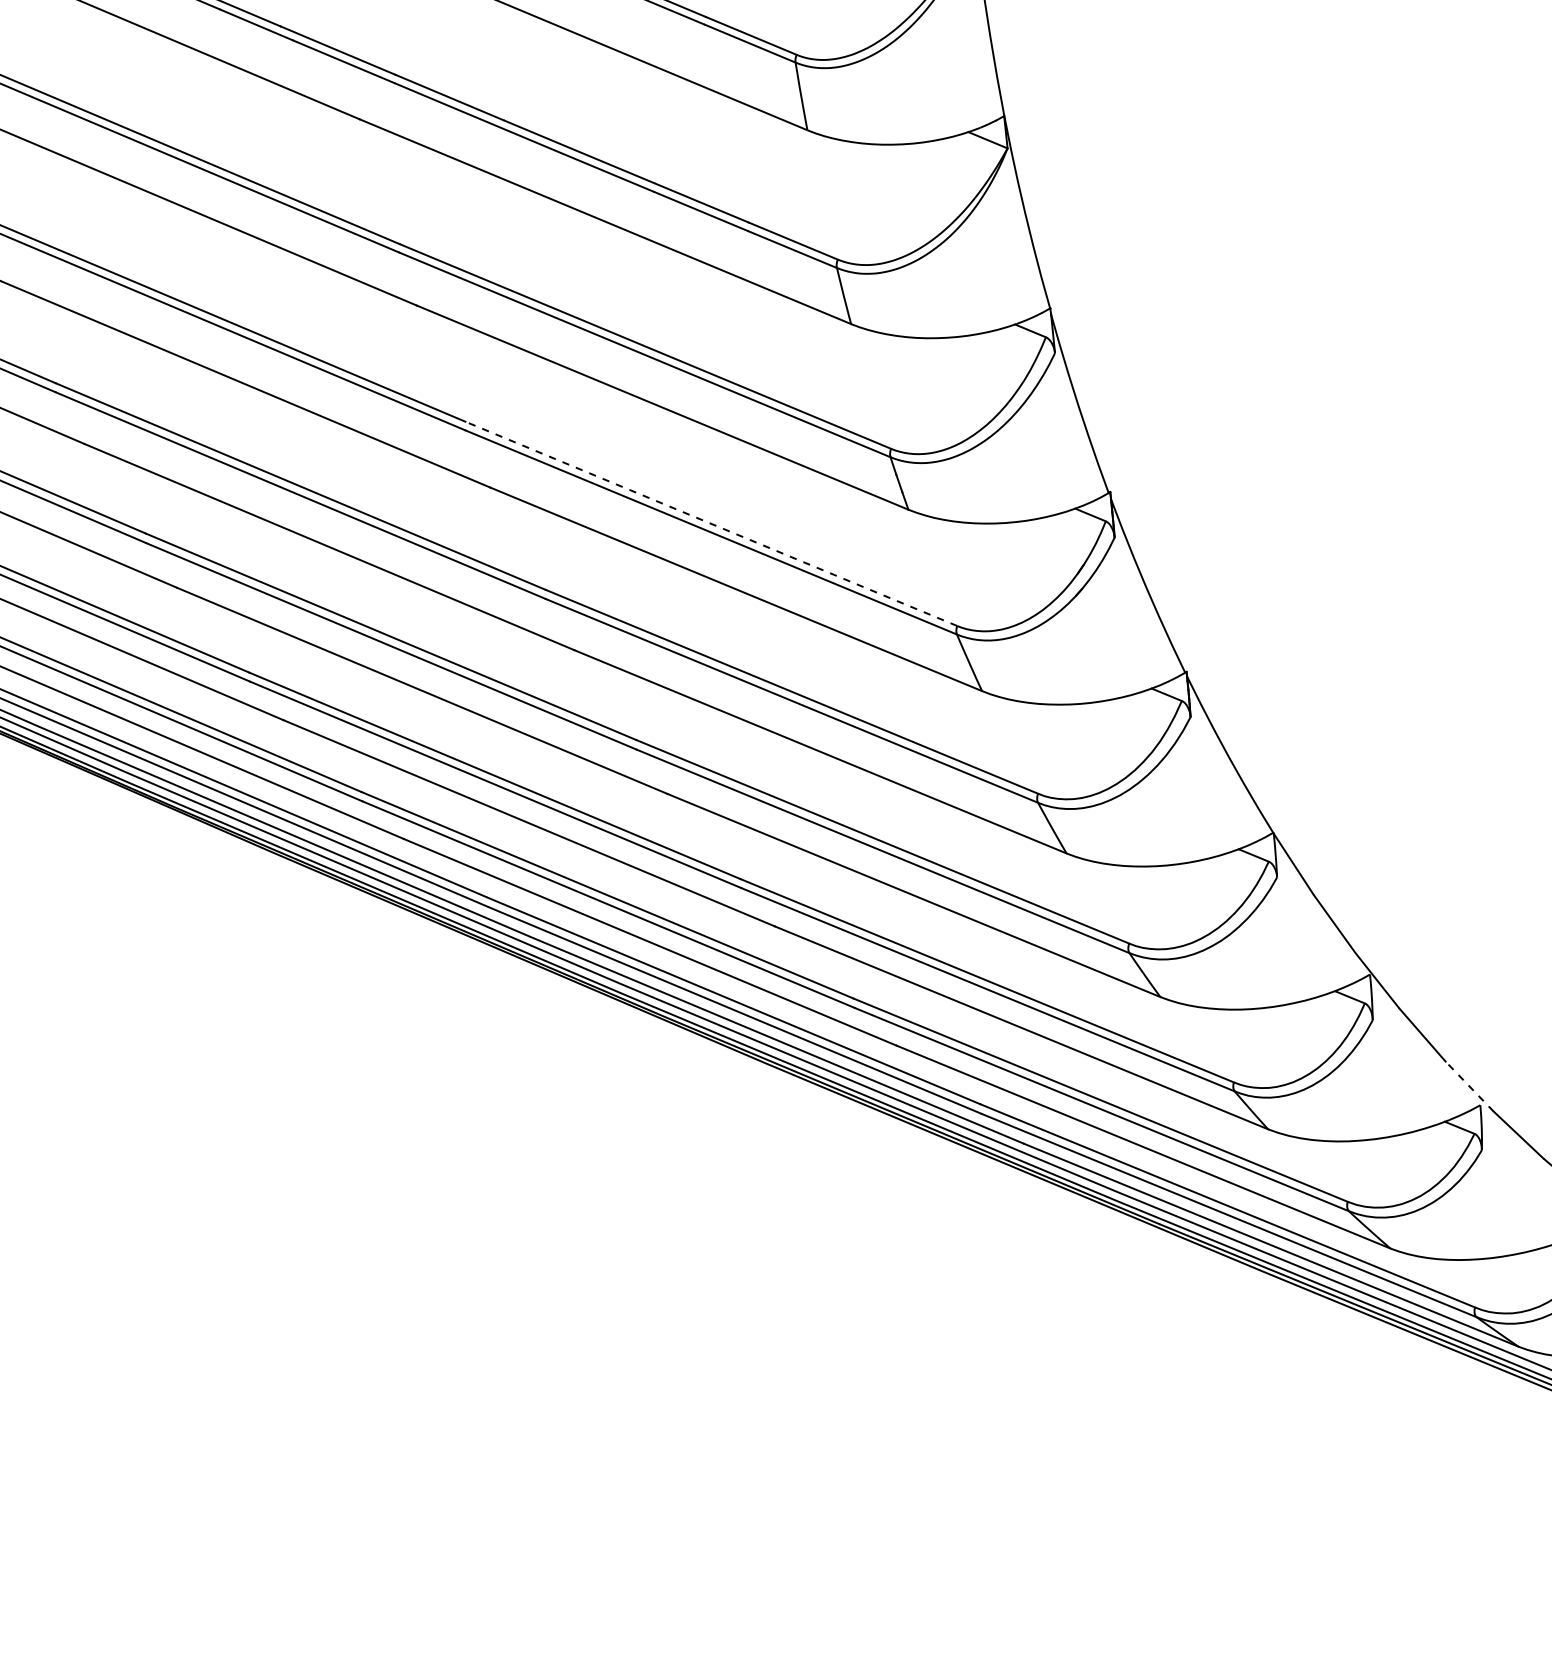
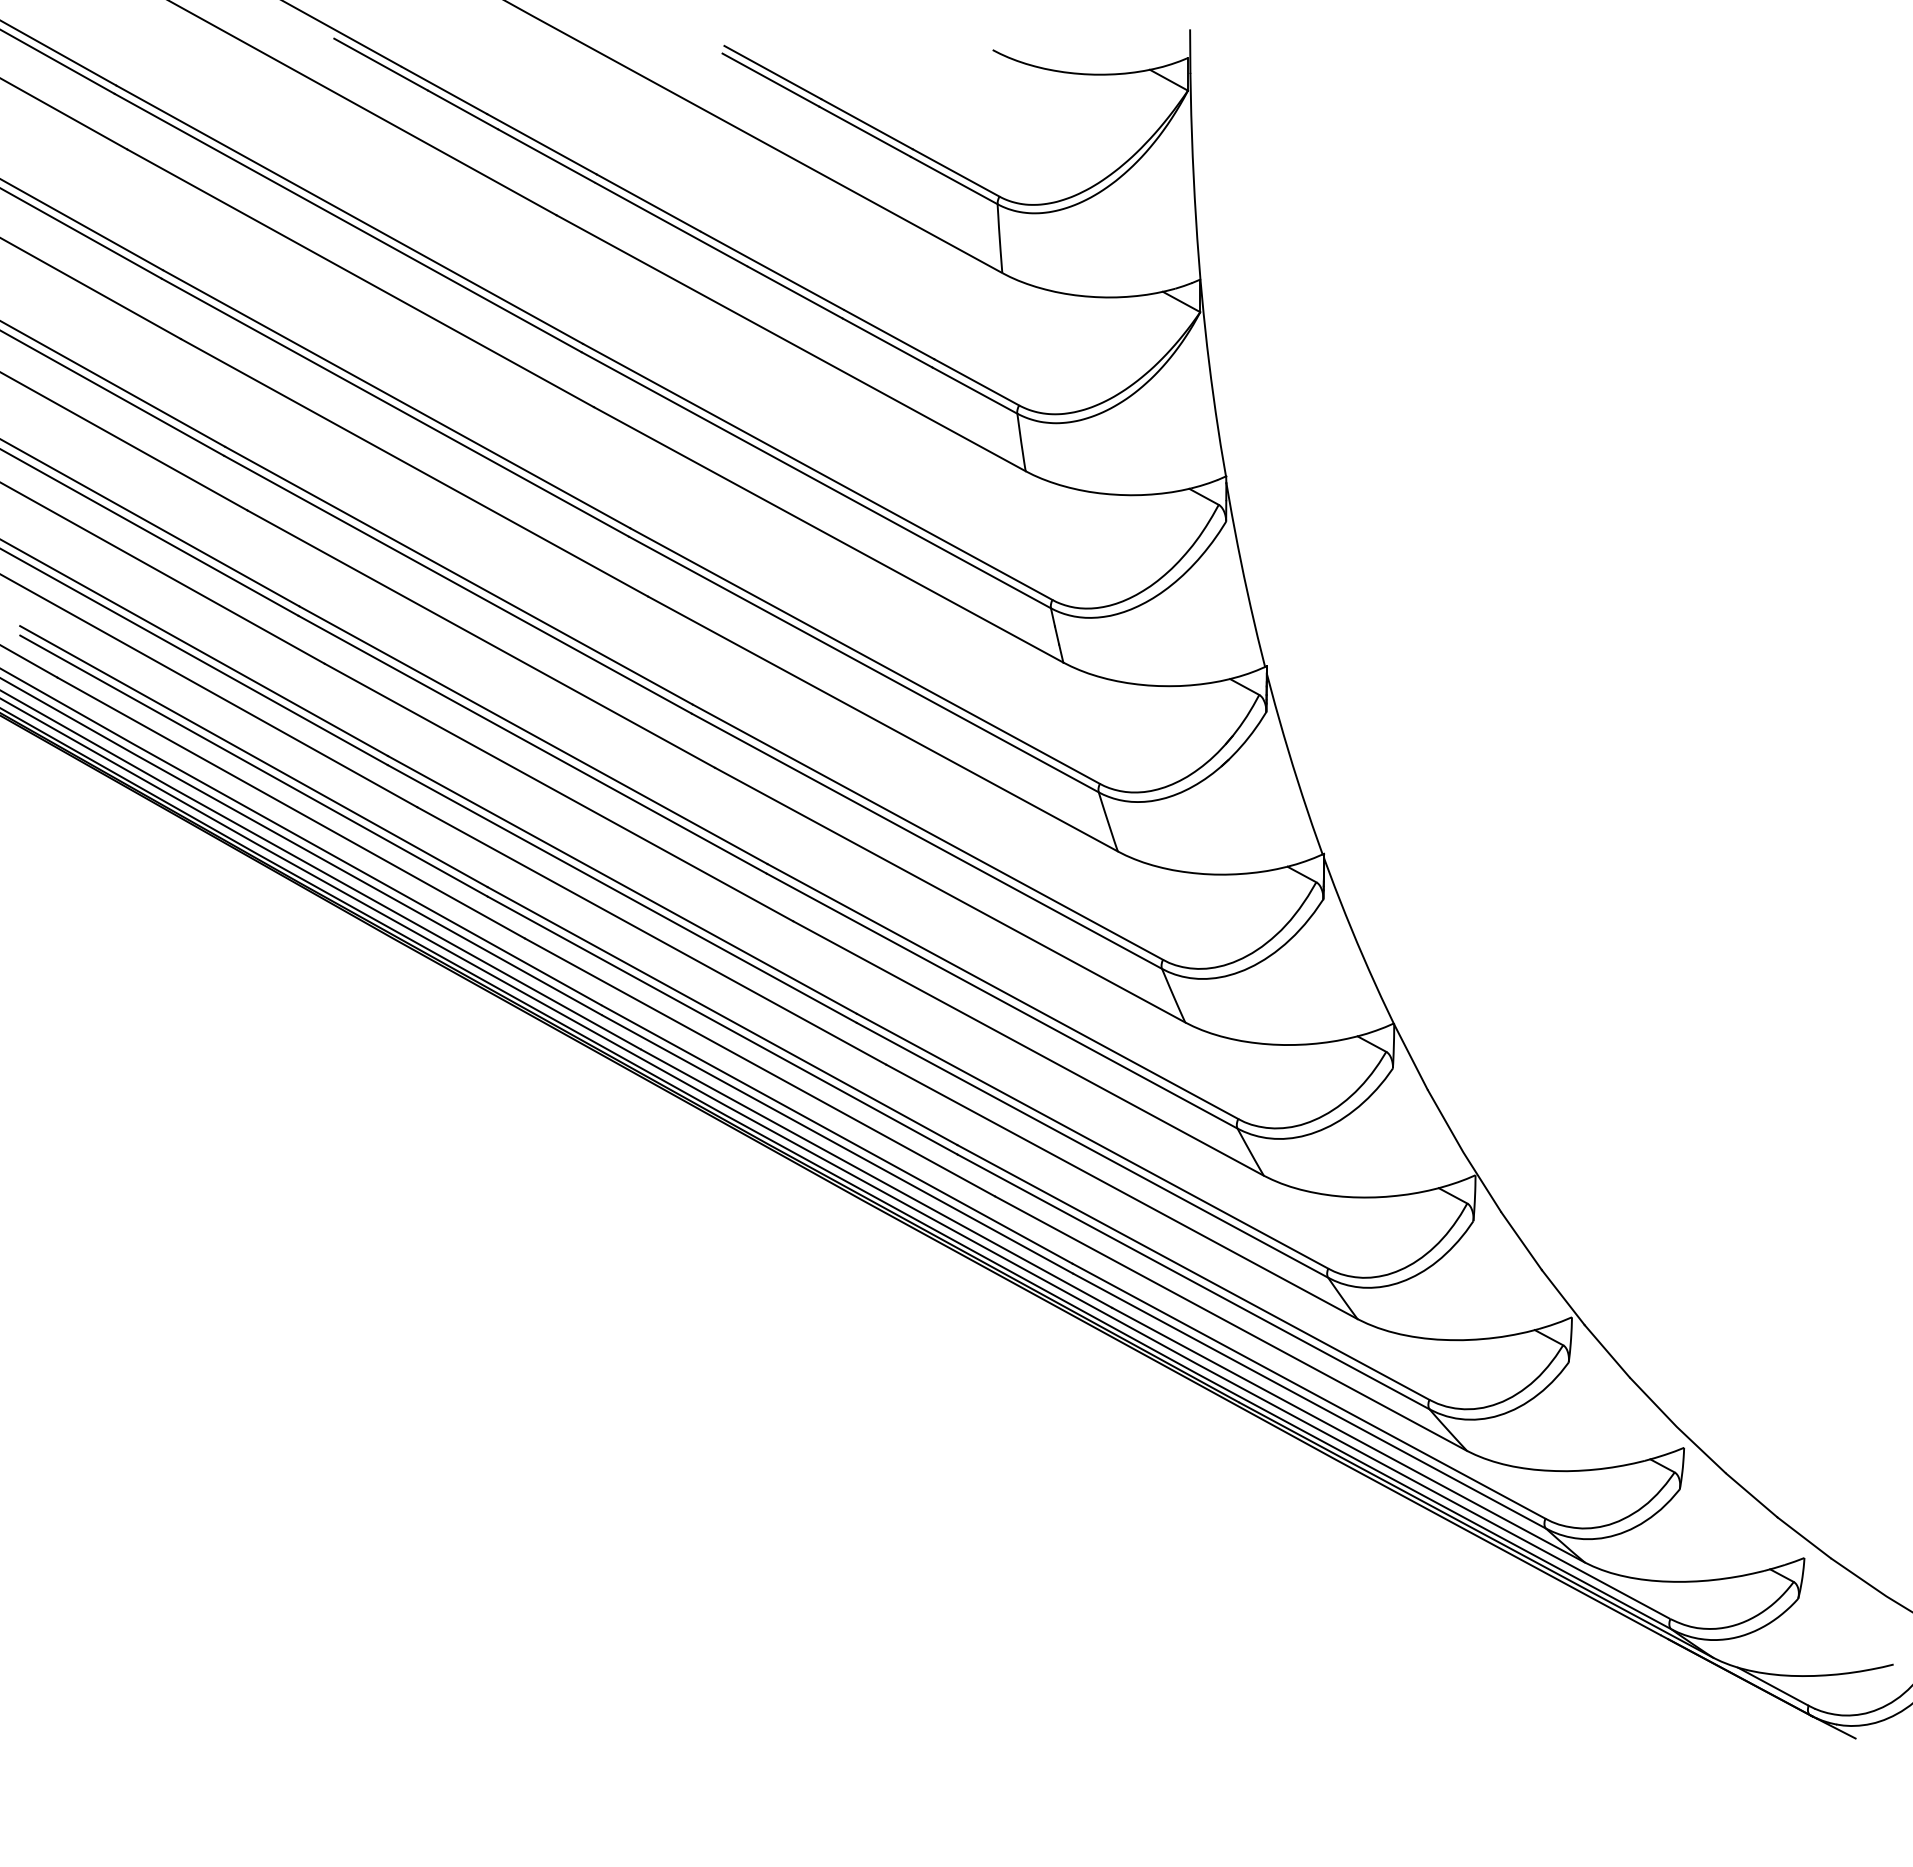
line: (710, 523) -> (864, 655), dashed -> solid
line: (1469, 1086) -> (1563, 1297), dashed -> solid

